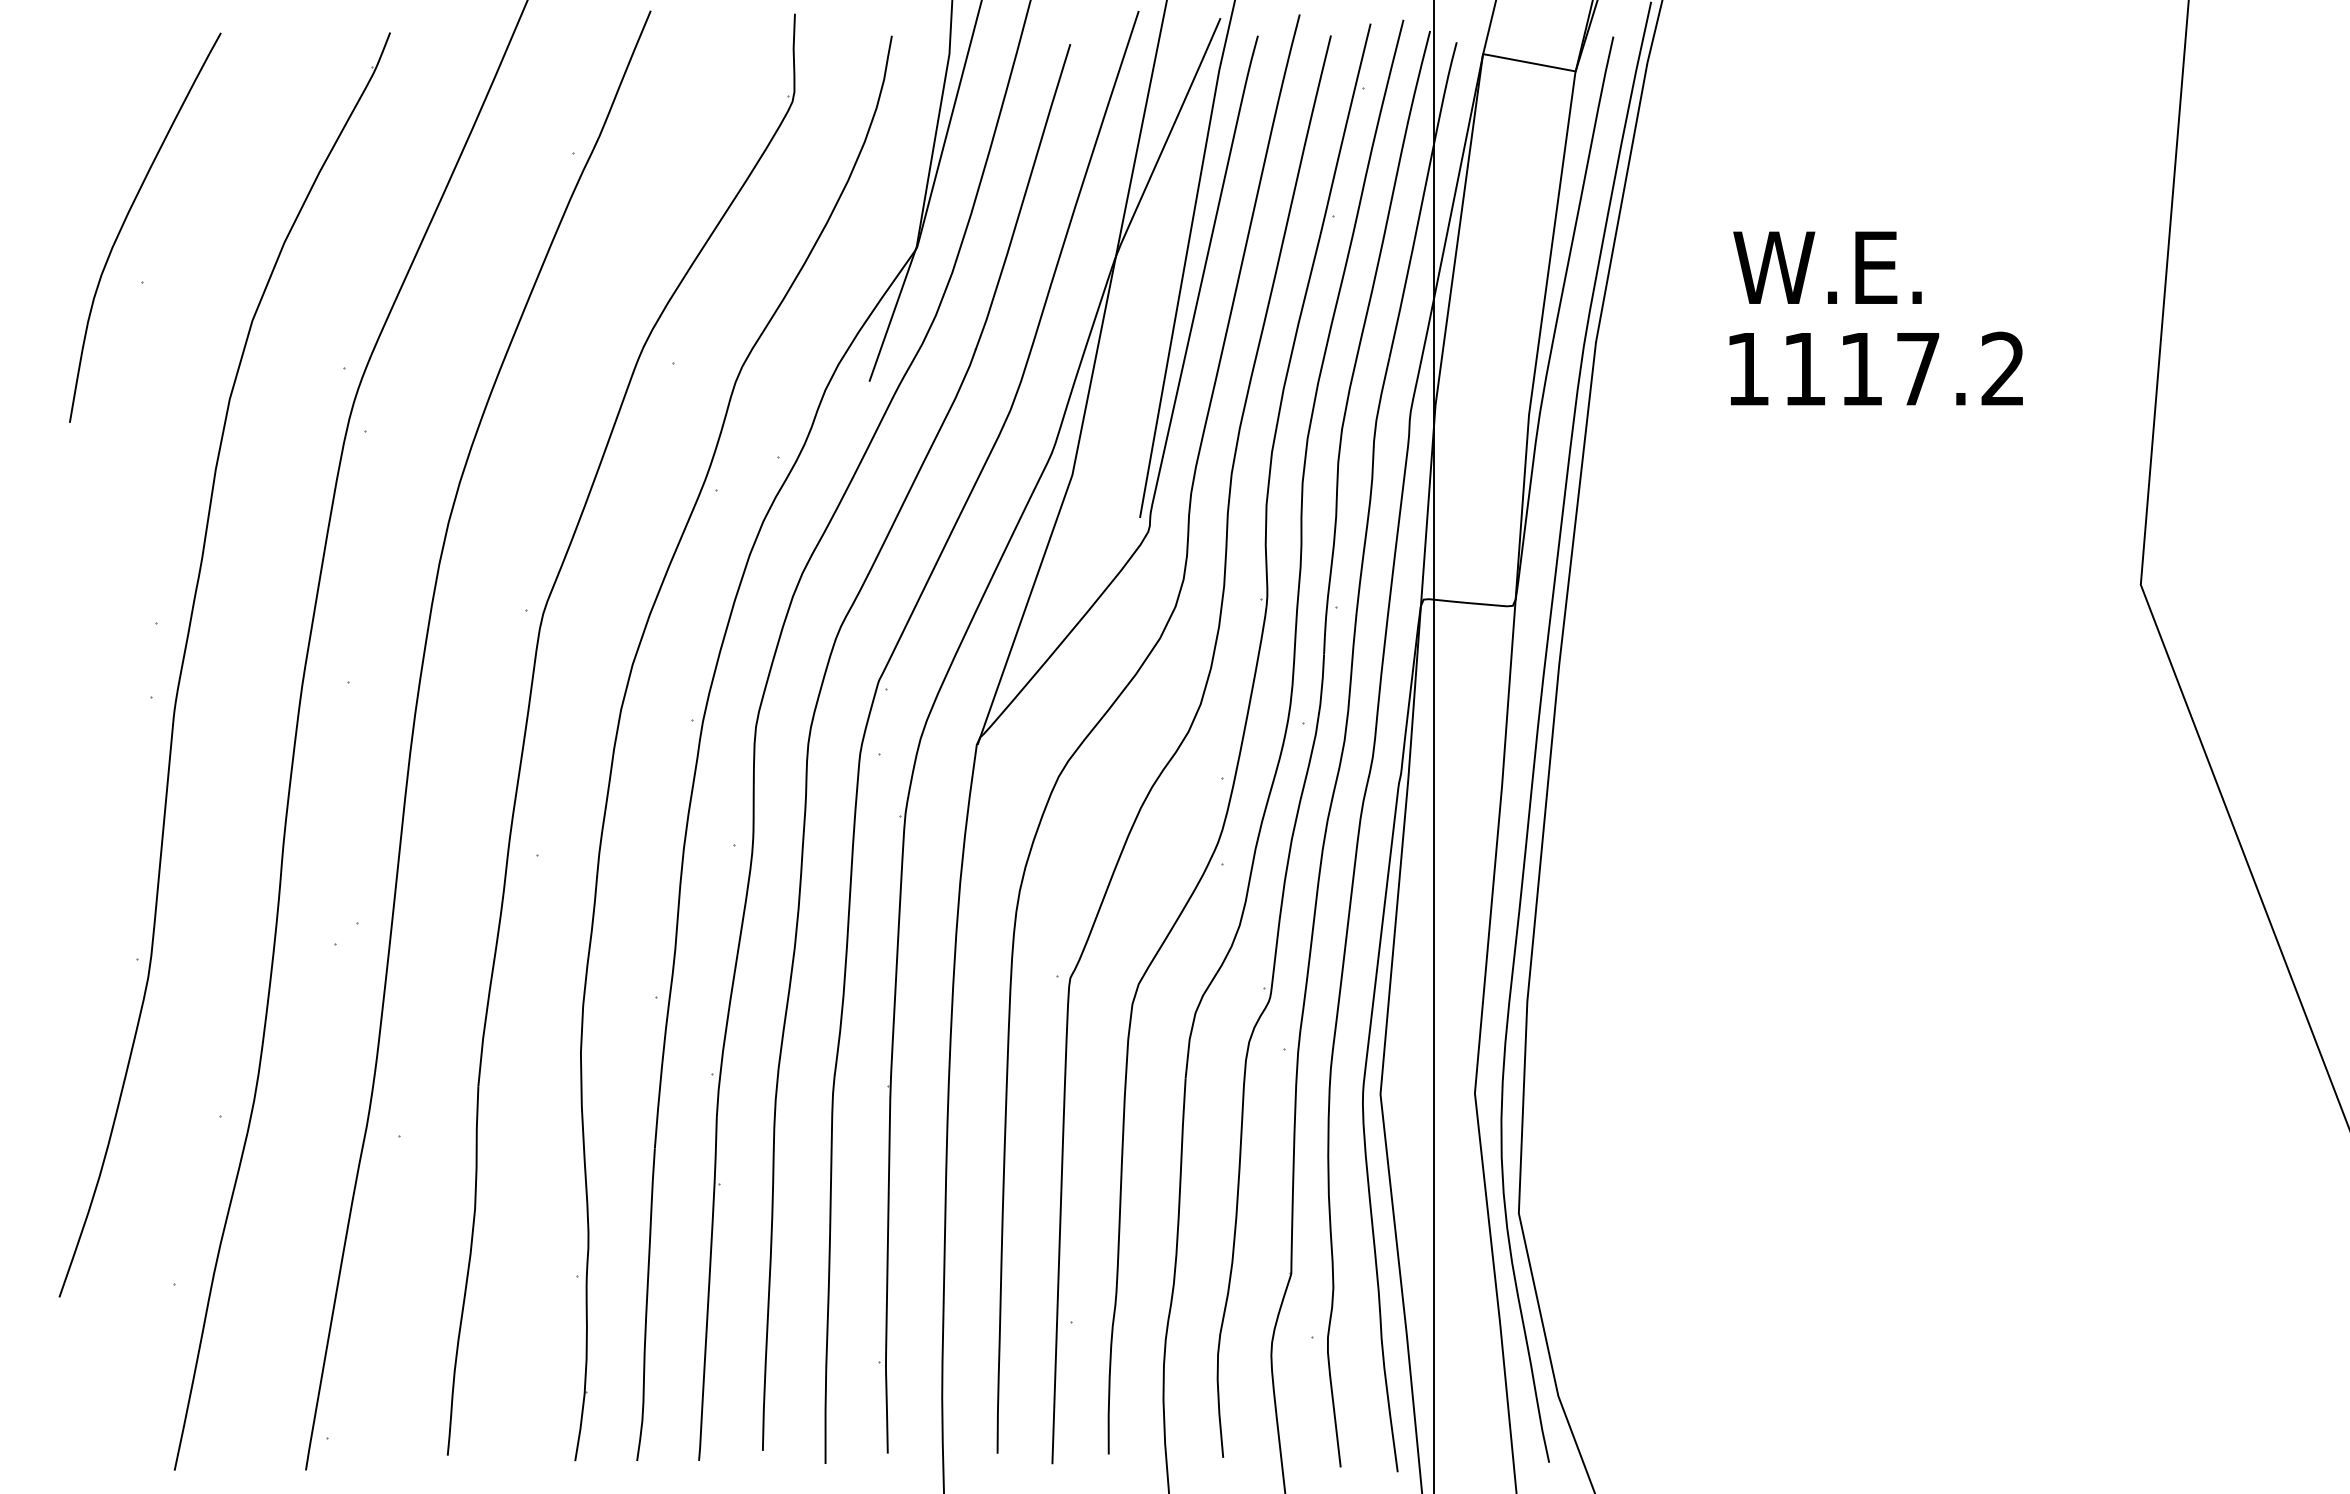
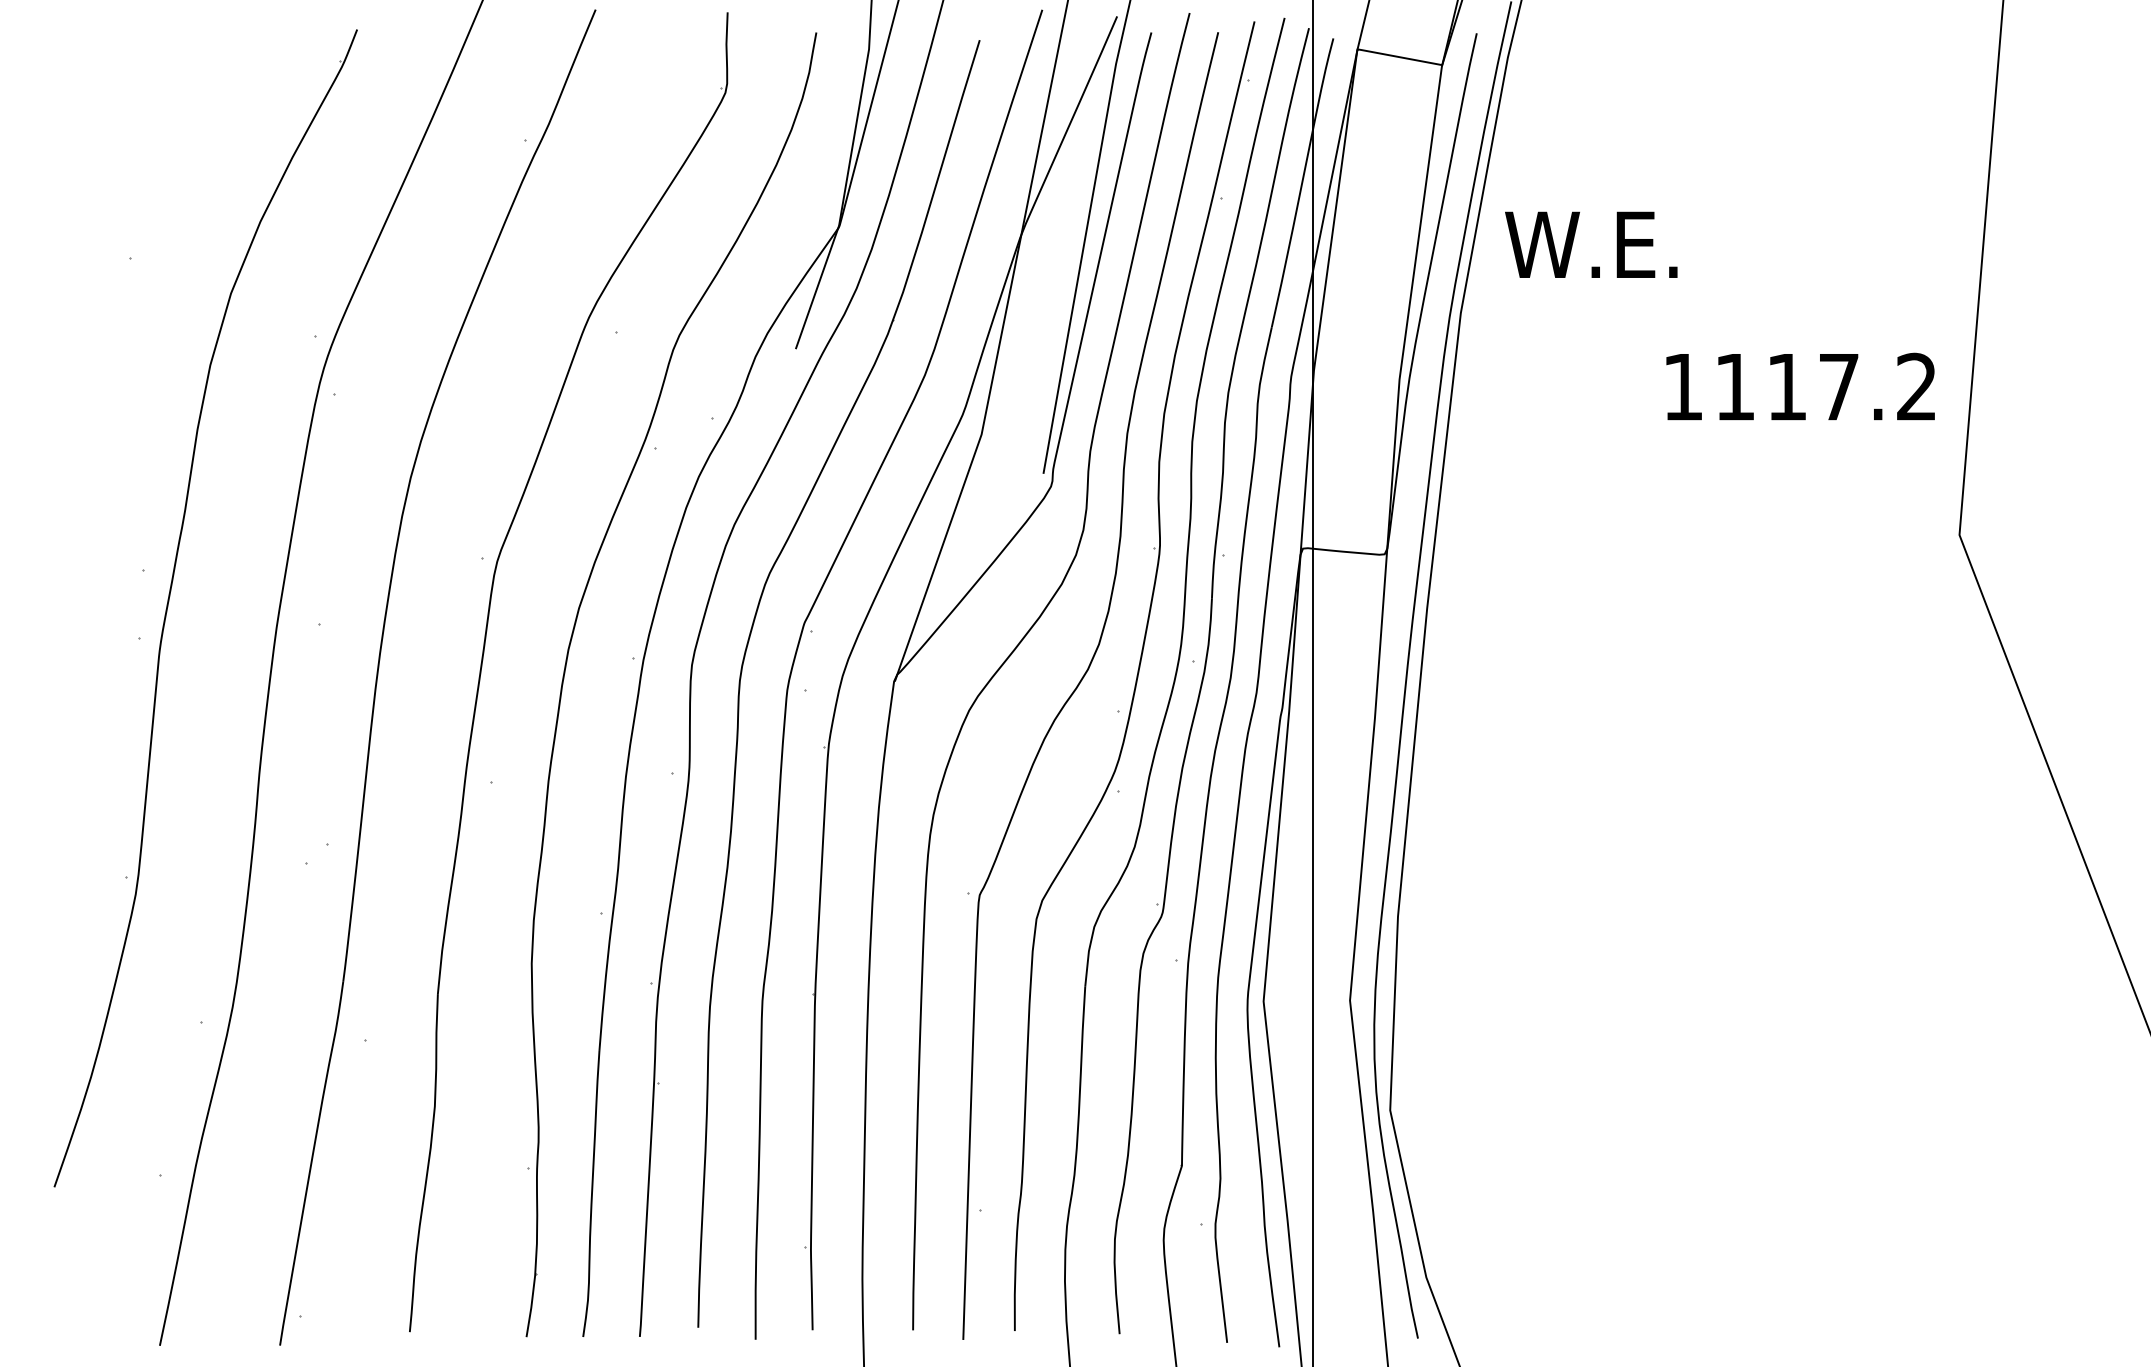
curve: (127, 217) -> (116, 198), removed
text: (1827, 267) -> (1591, 244), moved
text: (1875, 368) -> (1799, 386), moved

